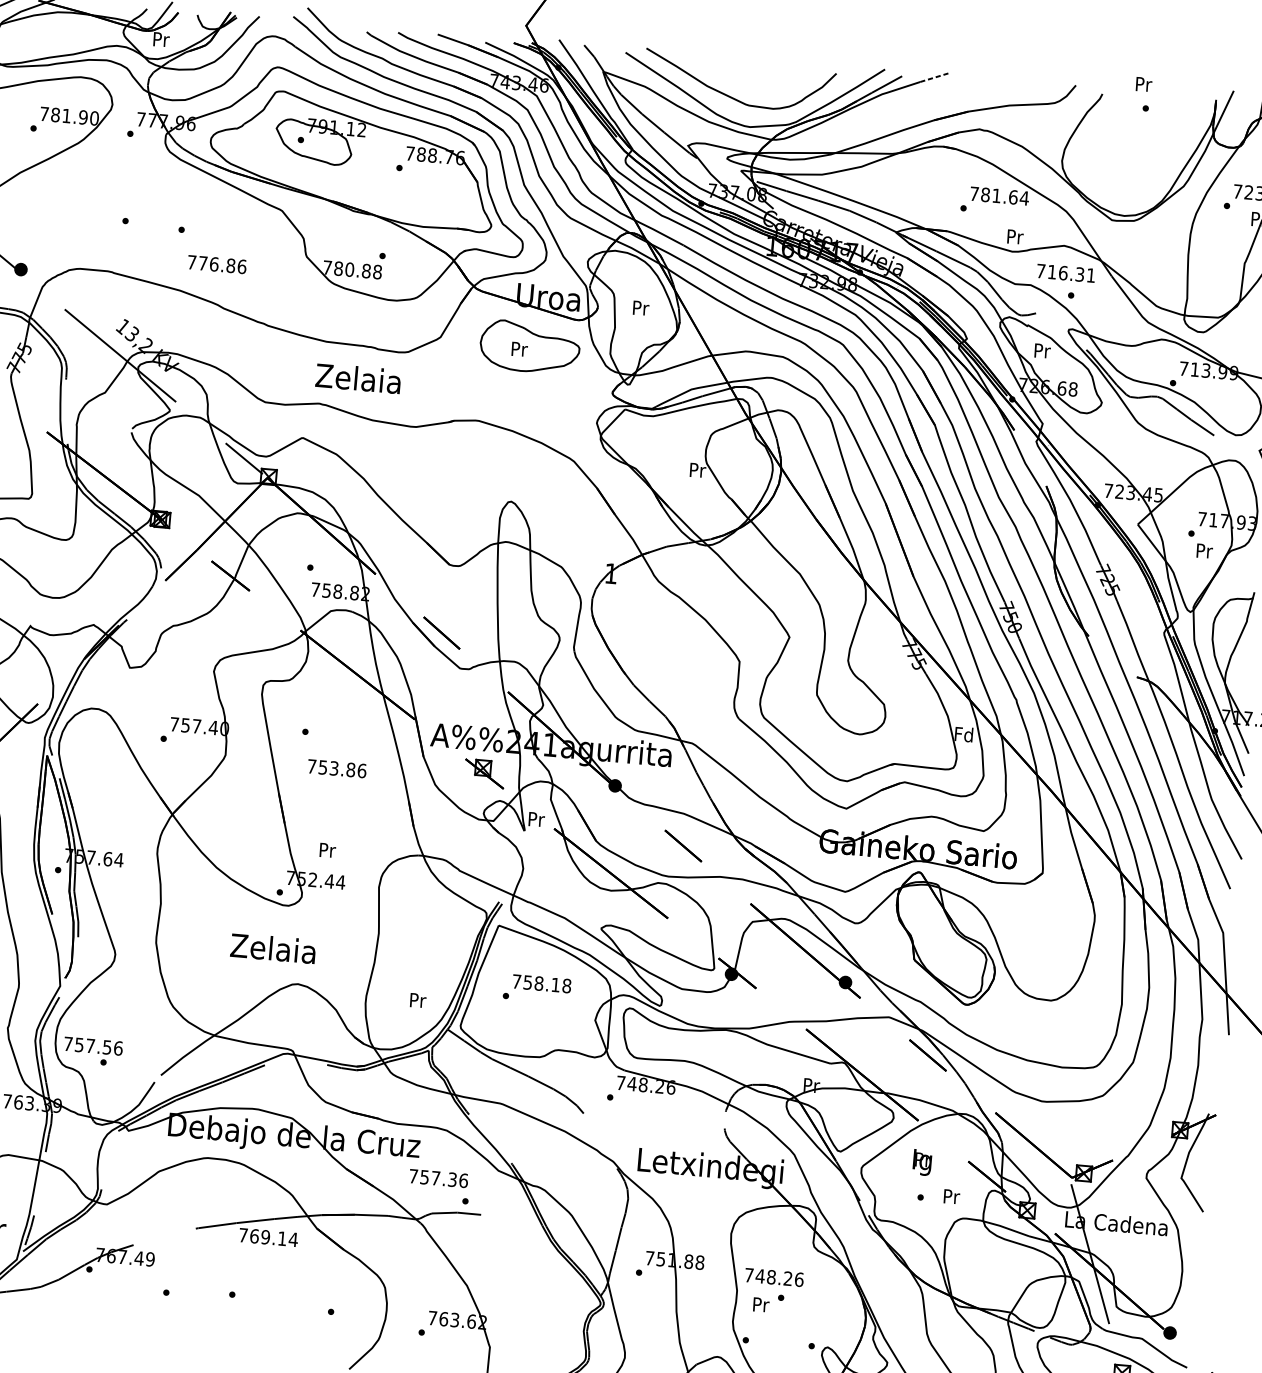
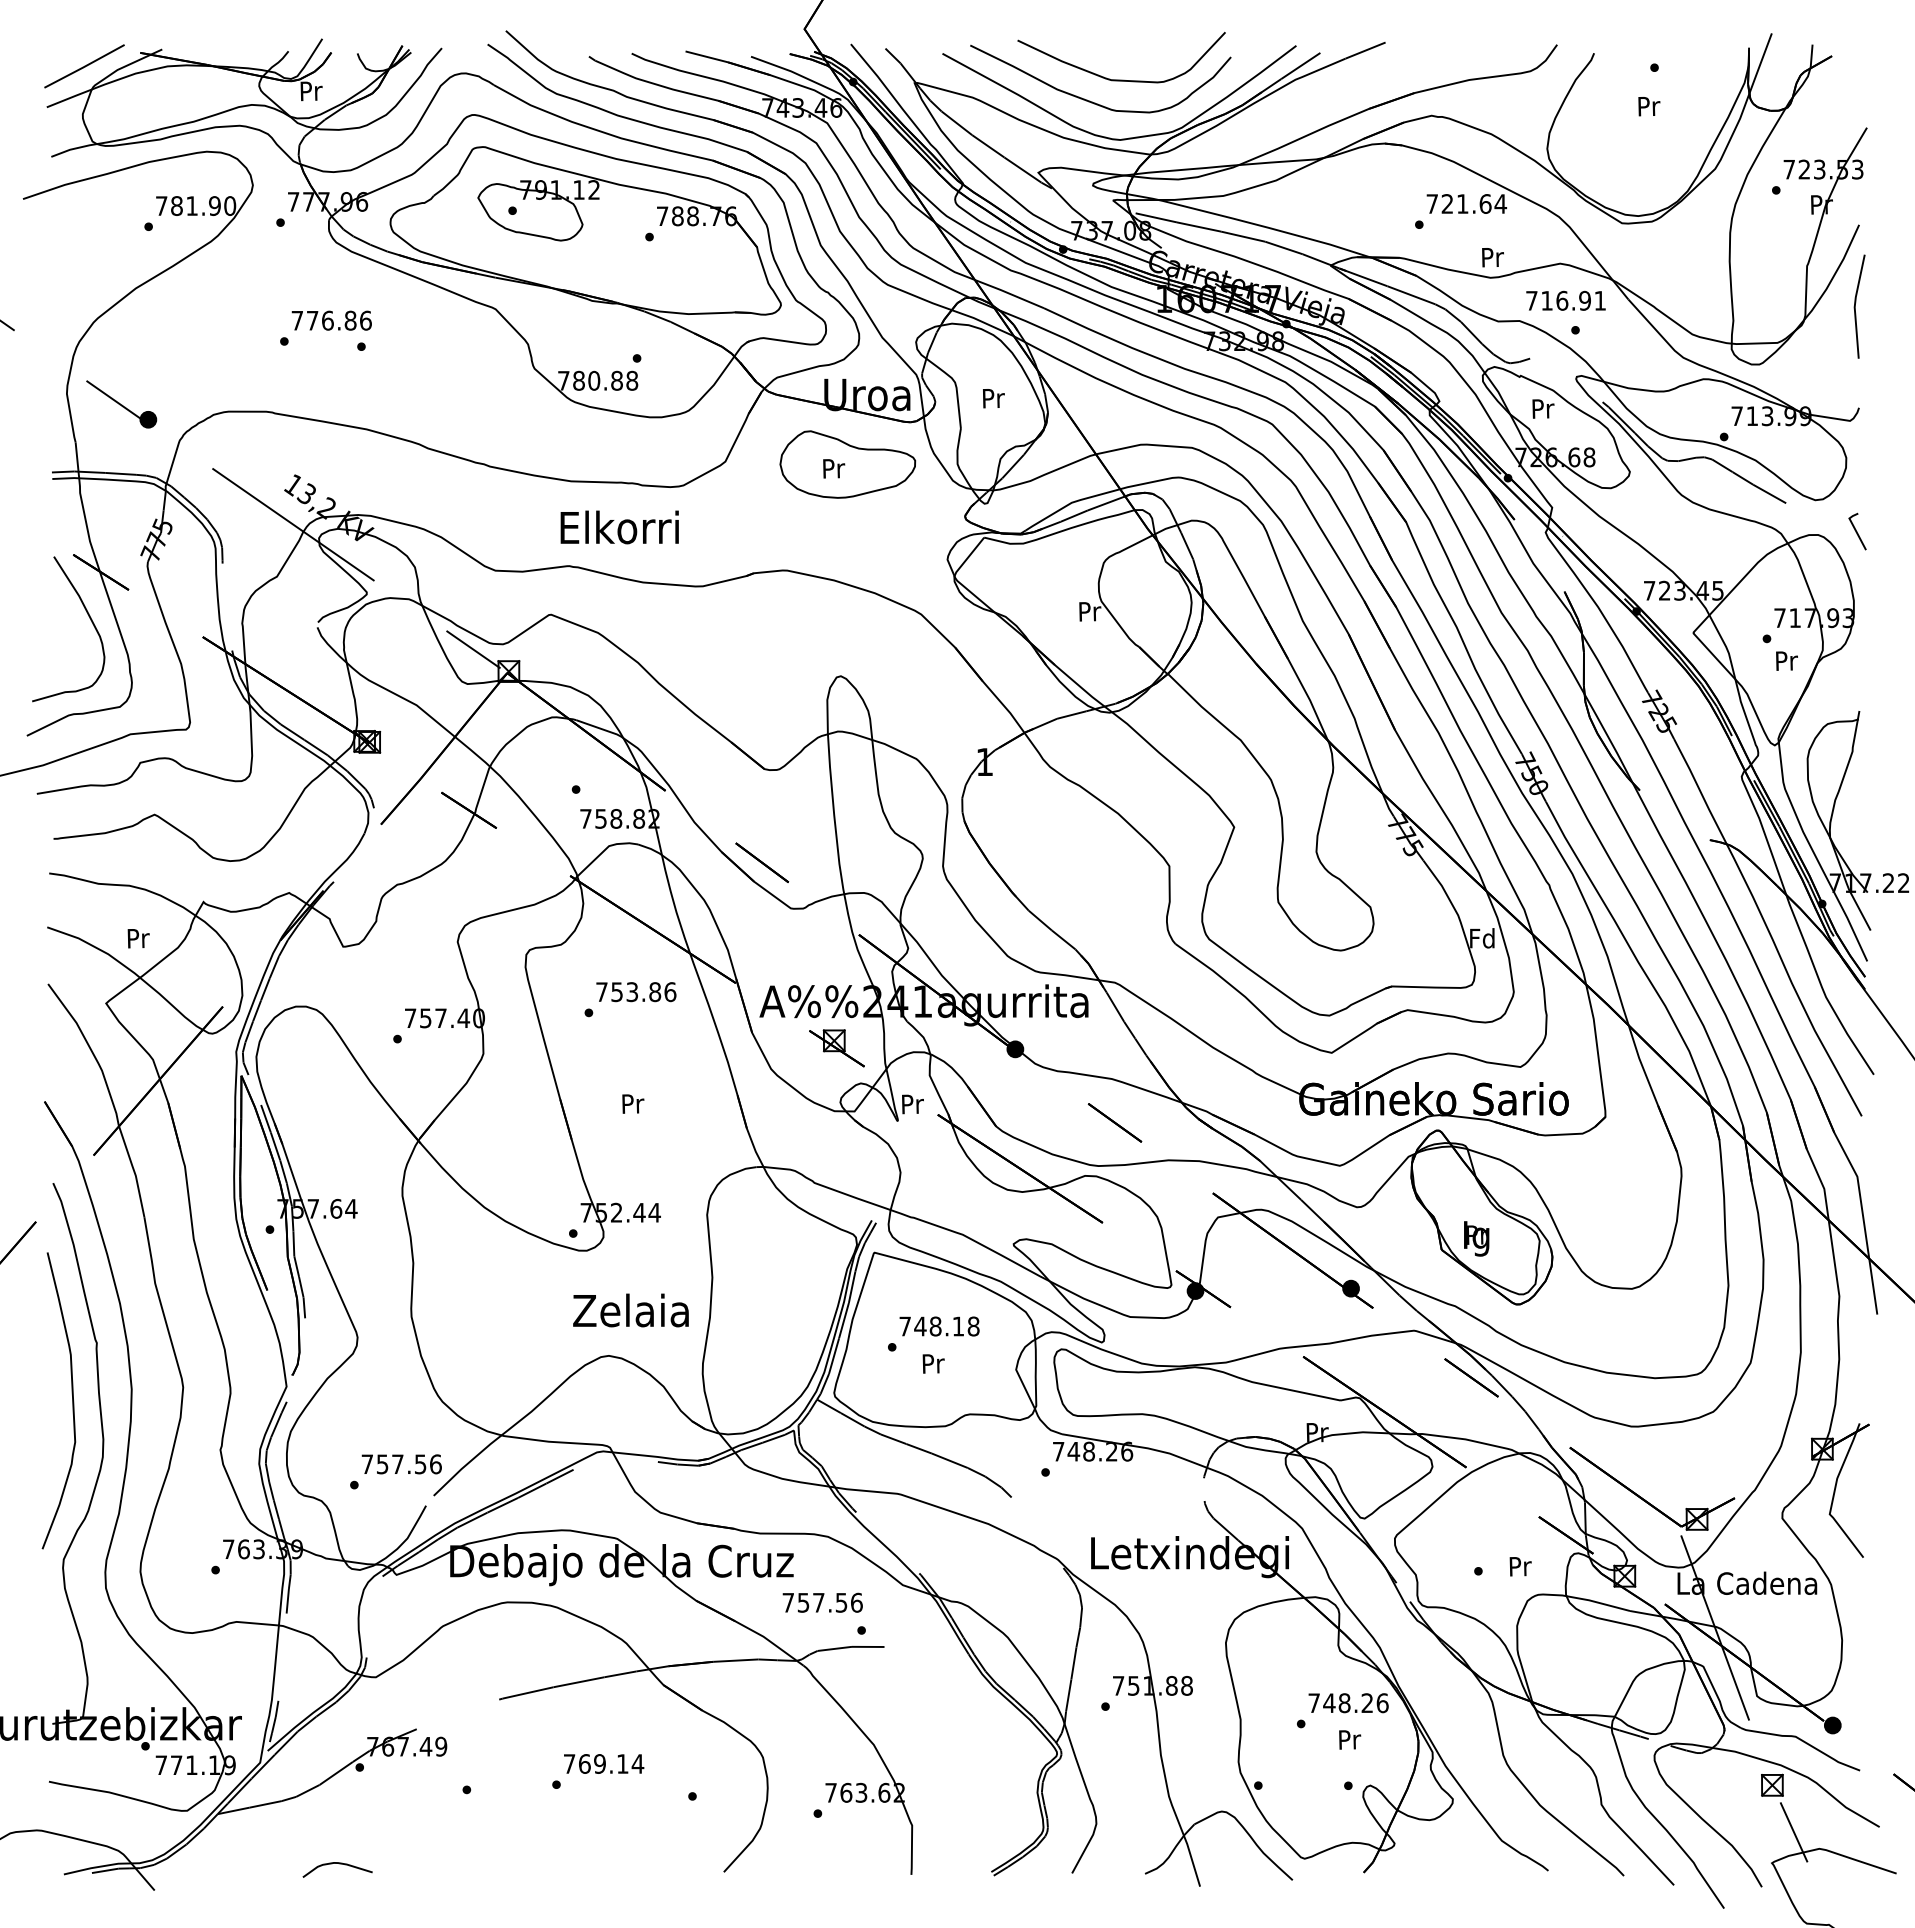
line: (935, 77) -> (1365, 50), dashed -> solid
curve: (754, 82) -> (1121, 79), added
text: (1144, 84) -> (1649, 106), moved
text: (985, 194) -> (1447, 203), 781.64 -> 721.64
text: (216, 264) -> (331, 320), moved
text: (1079, 274) -> (1584, 300), 716.31 -> 716.91
text: (358, 378) -> (619, 527), Zelaia -> Elkorri
text: (337, 769) -> (636, 992), moved
text: (327, 850) -> (633, 1103), moved
text: (272, 948) -> (630, 1310), moved
text: (528, 982) -> (920, 1326), 758.18 -> 748.18
text: (418, 1000) -> (933, 1363), moved
text: (93, 1046) -> (401, 1464), moved
text: (922, 1162) -> (1476, 1238), moved
text: (452, 1179) -> (841, 1602), 757.36 -> 757.56
text: (269, 1237) -> (604, 1763), moved
text: (774, 1277) -> (1348, 1703), moved
text: (761, 1304) -> (1350, 1739), moved
curve: (68, 1339) -> (339, 1864), added

